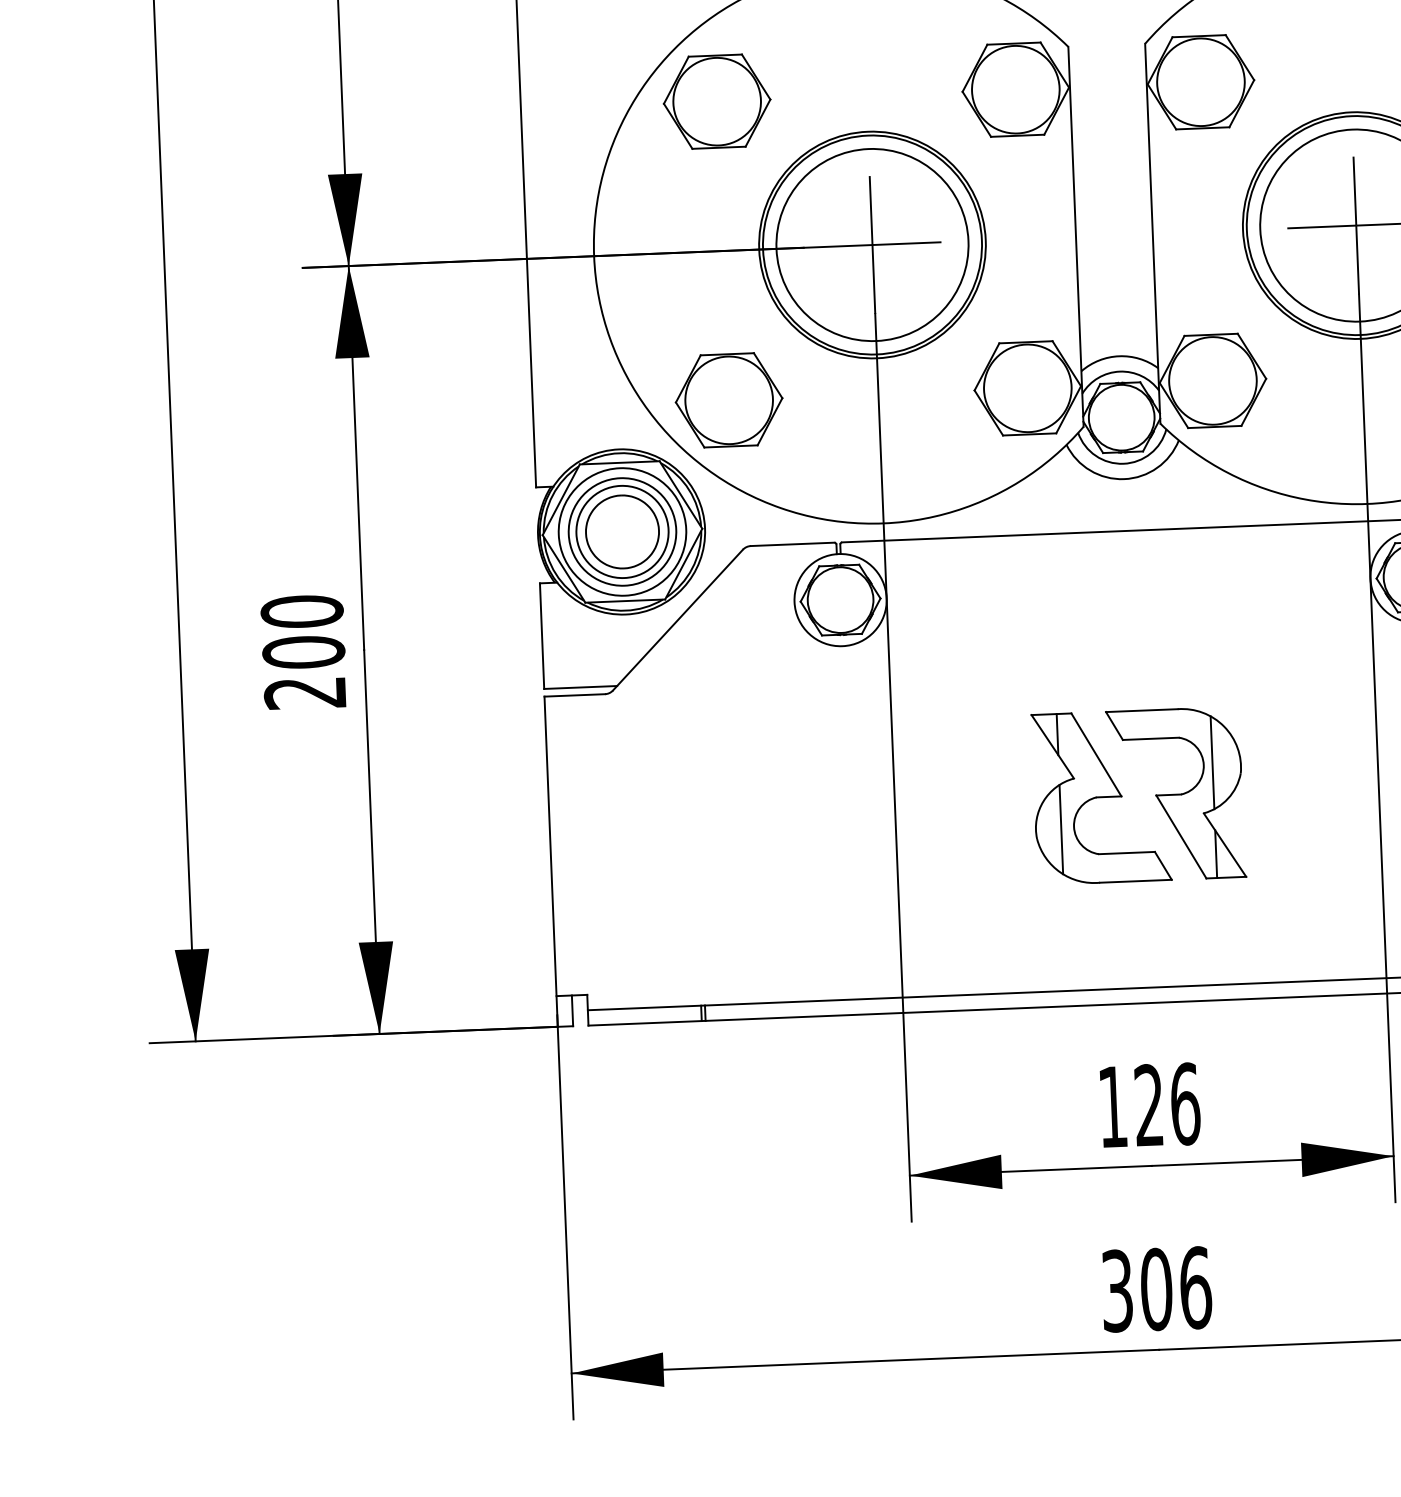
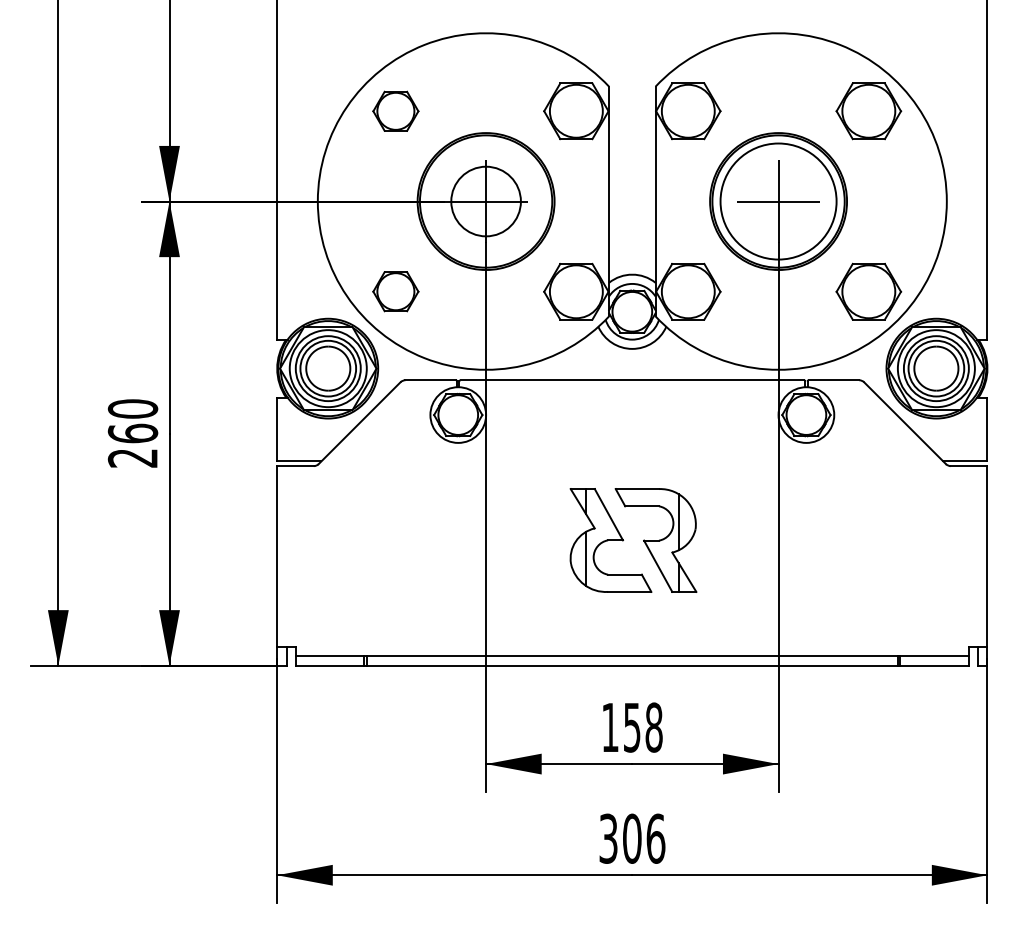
part: (716, 102) -> (395, 111), size x0.7
circle: (873, 244) -> (486, 201), size x0.6
part: (728, 399) -> (395, 291), size x0.7
text: (302, 652) -> (132, 433), 200 -> 260
text: (1167, 1104) -> (643, 727), 126 -> 158

